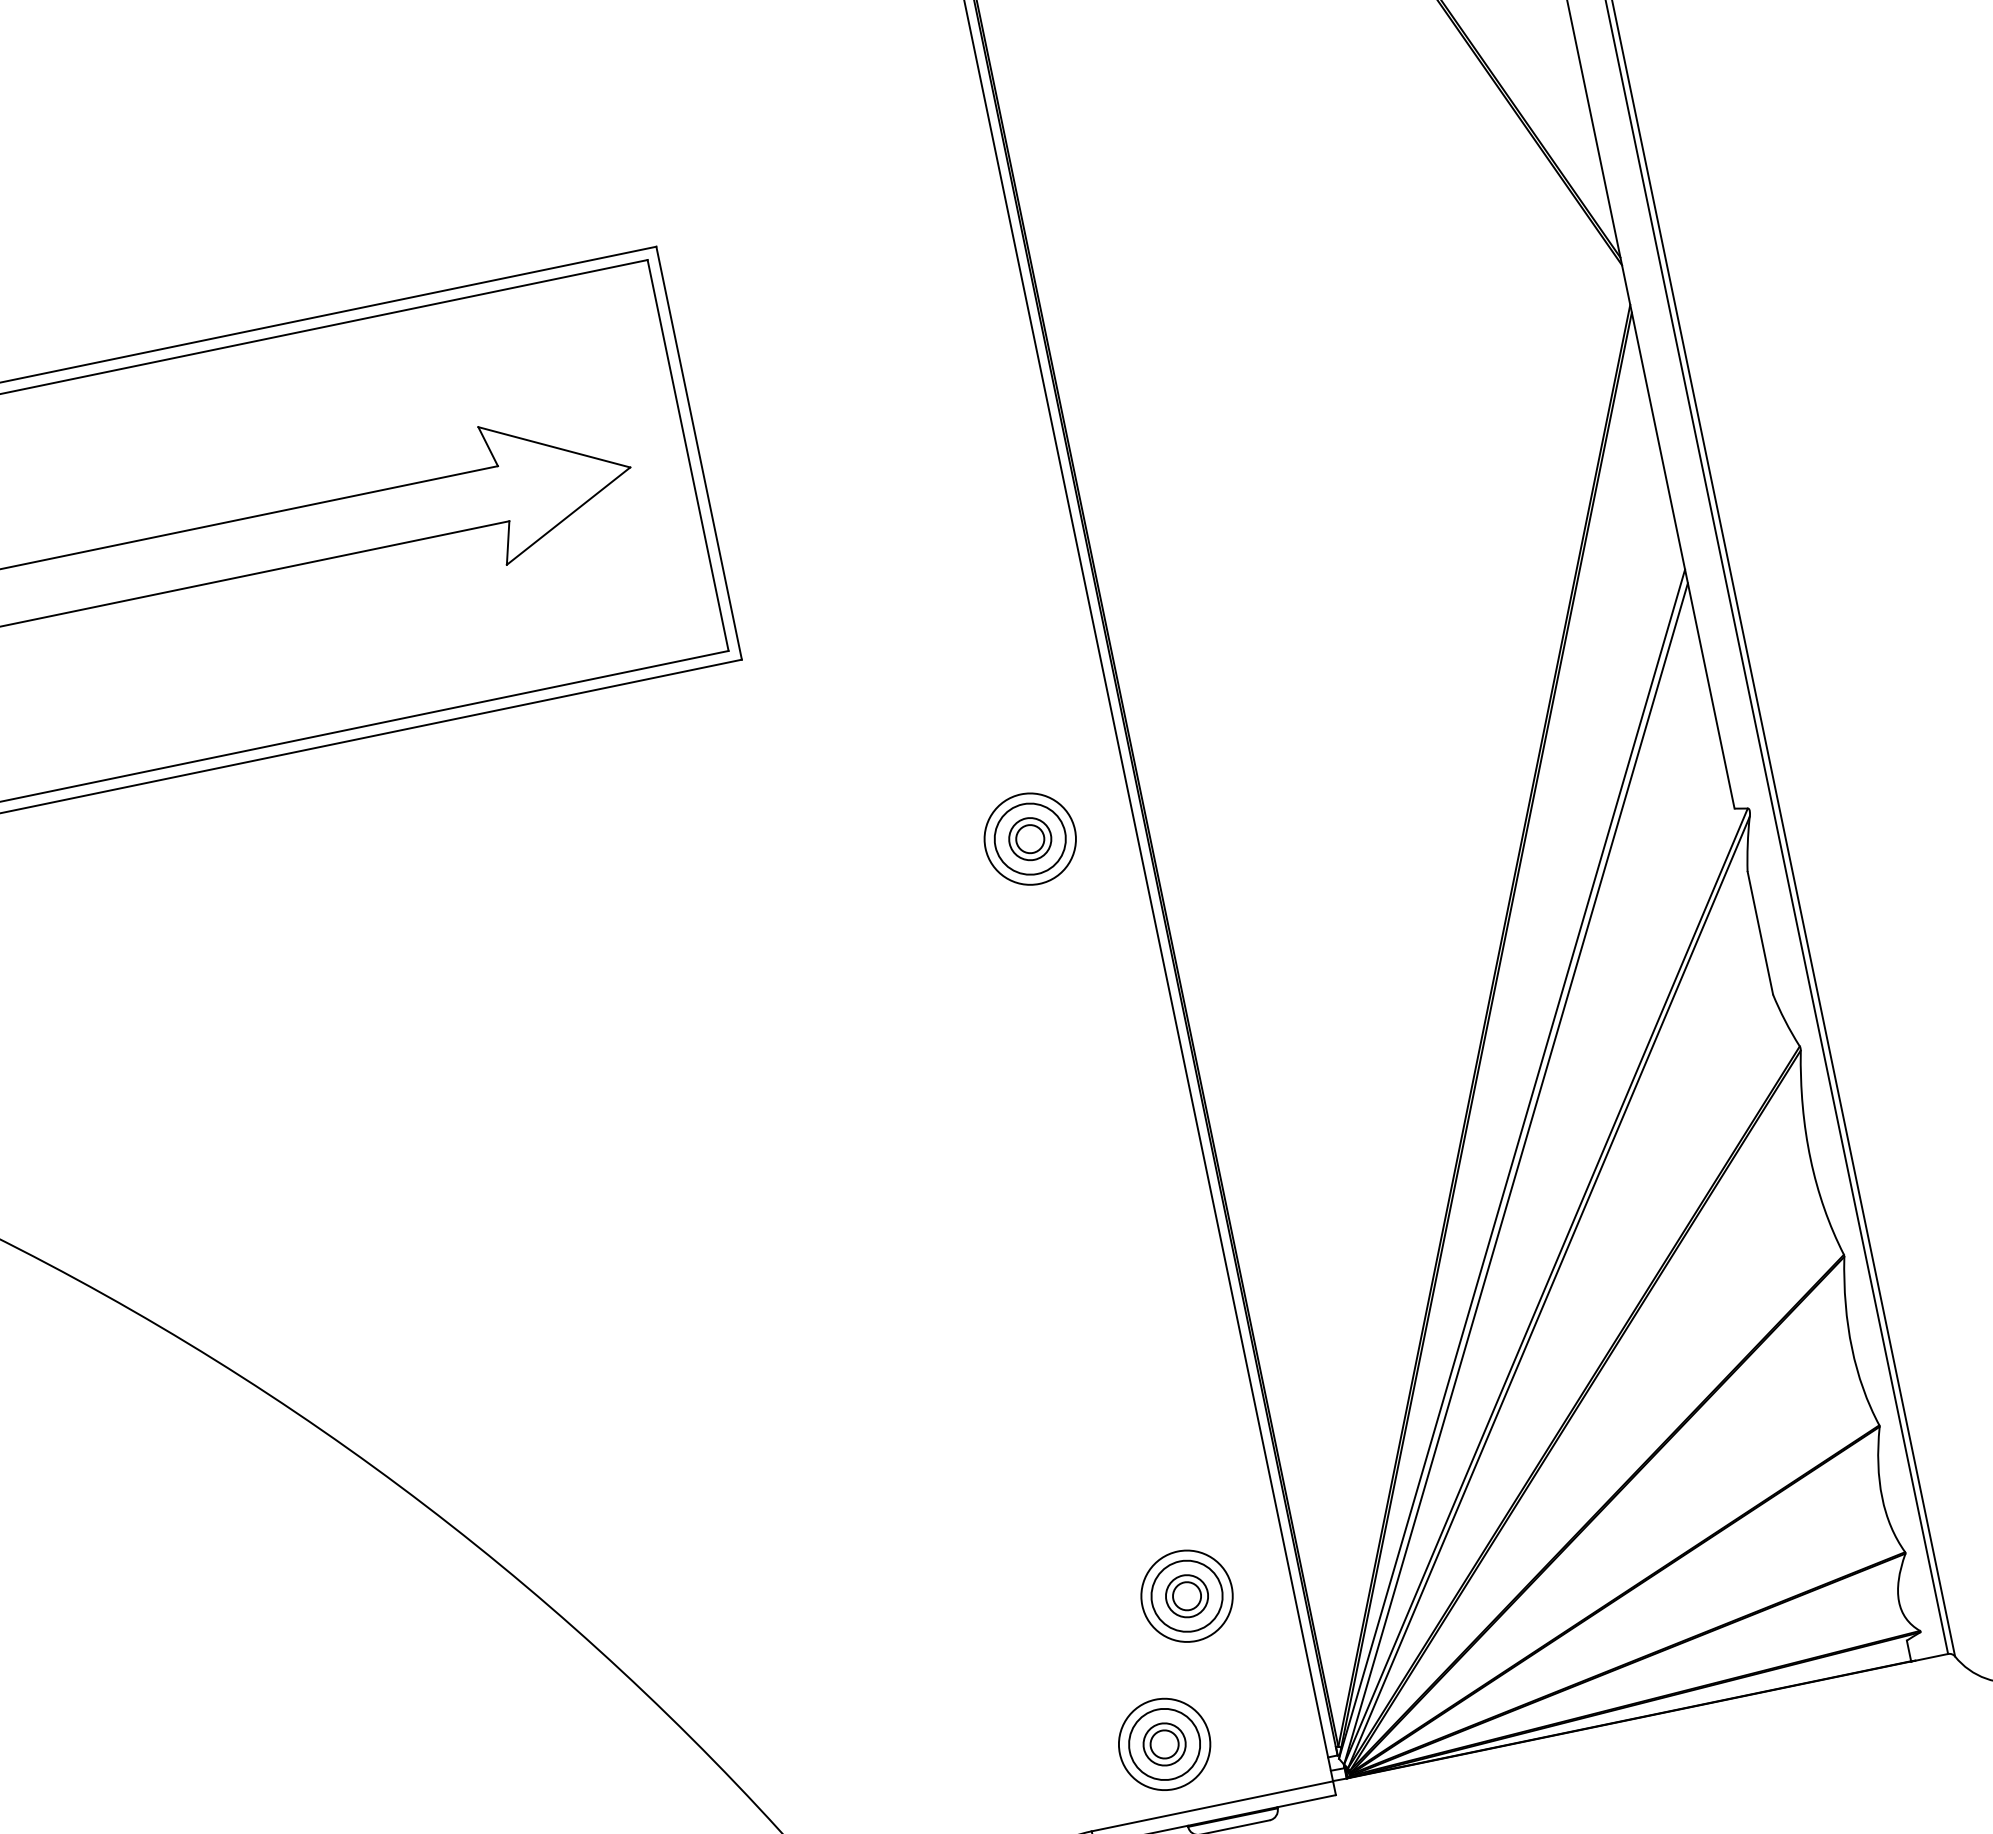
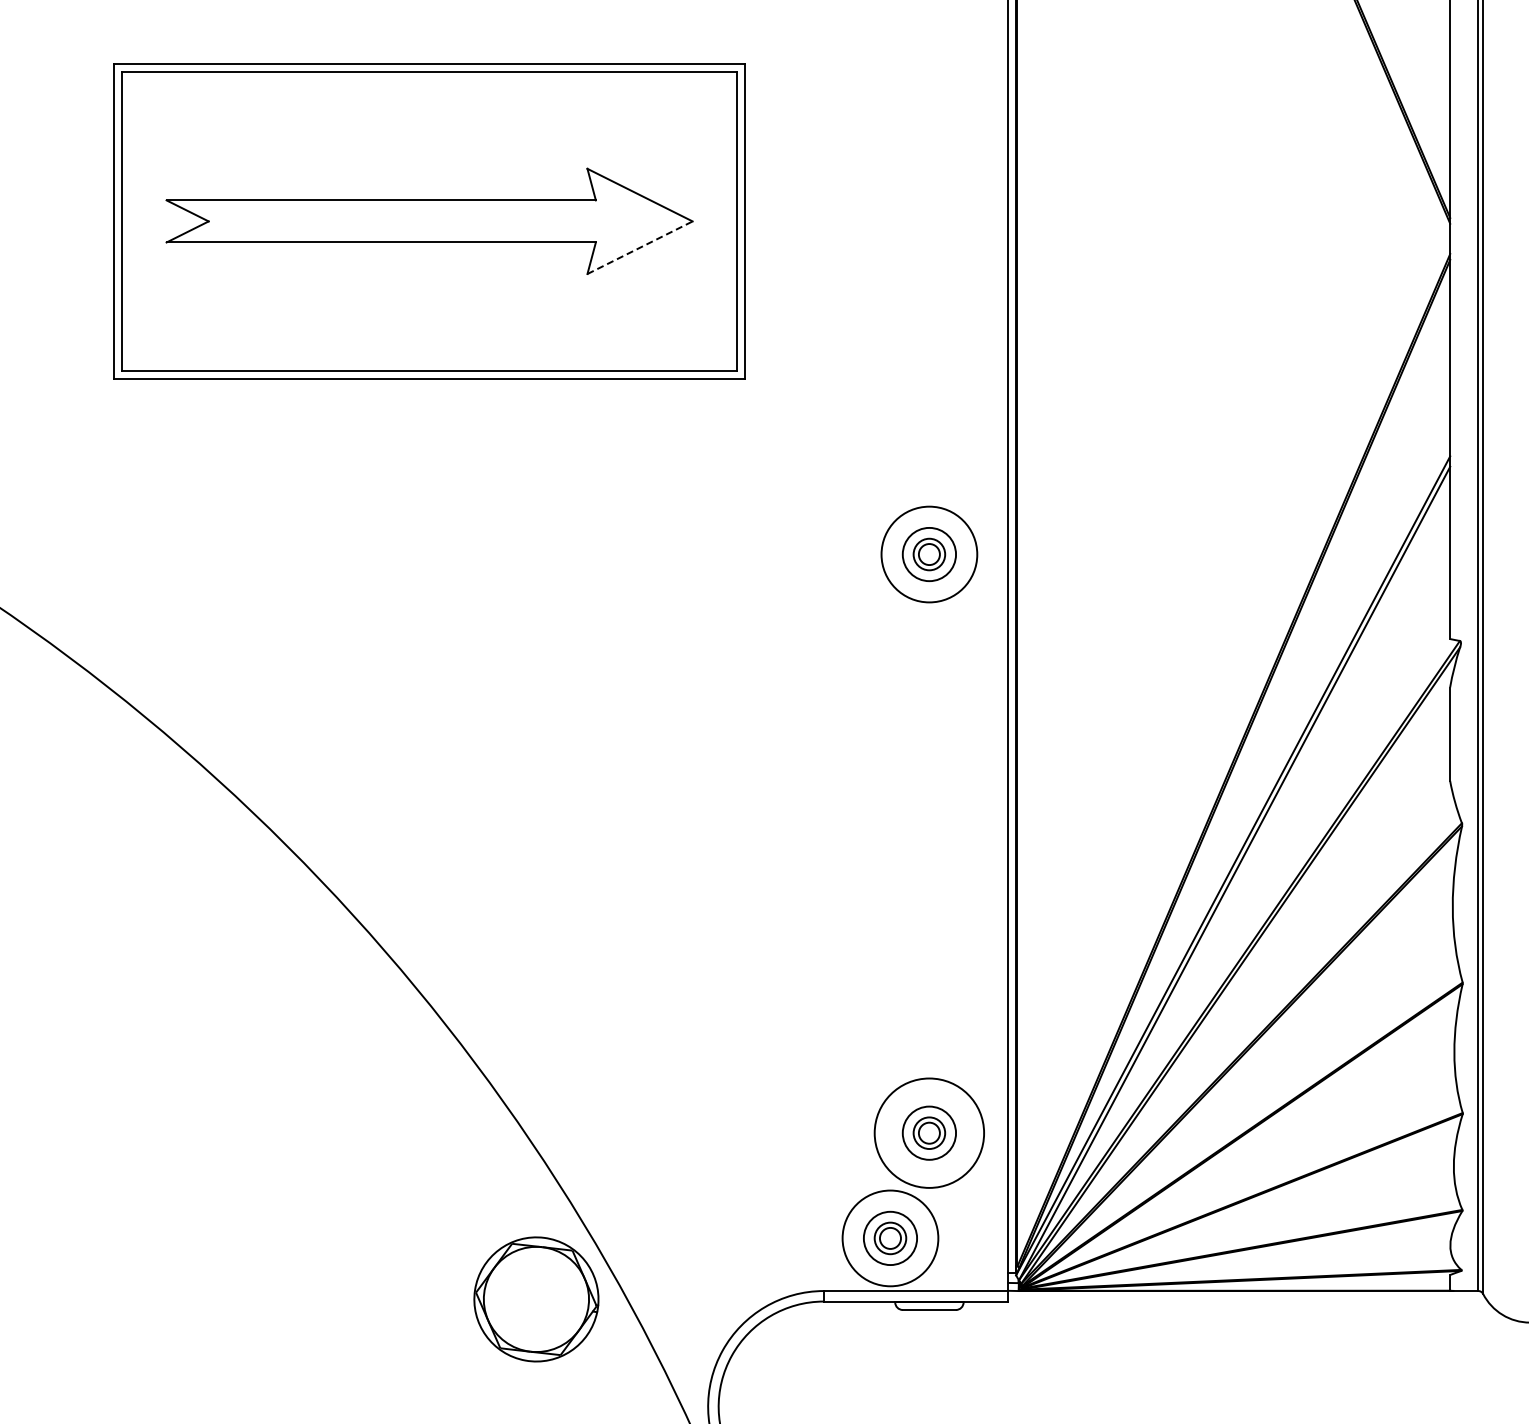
line: (569, 515) -> (640, 247), solid -> dashed
circle: (1030, 839) -> (929, 554), size x1.4
circle: (1187, 1596) -> (929, 1133), size x1.6
circle: (1164, 1744) -> (890, 1238), size x1.4

